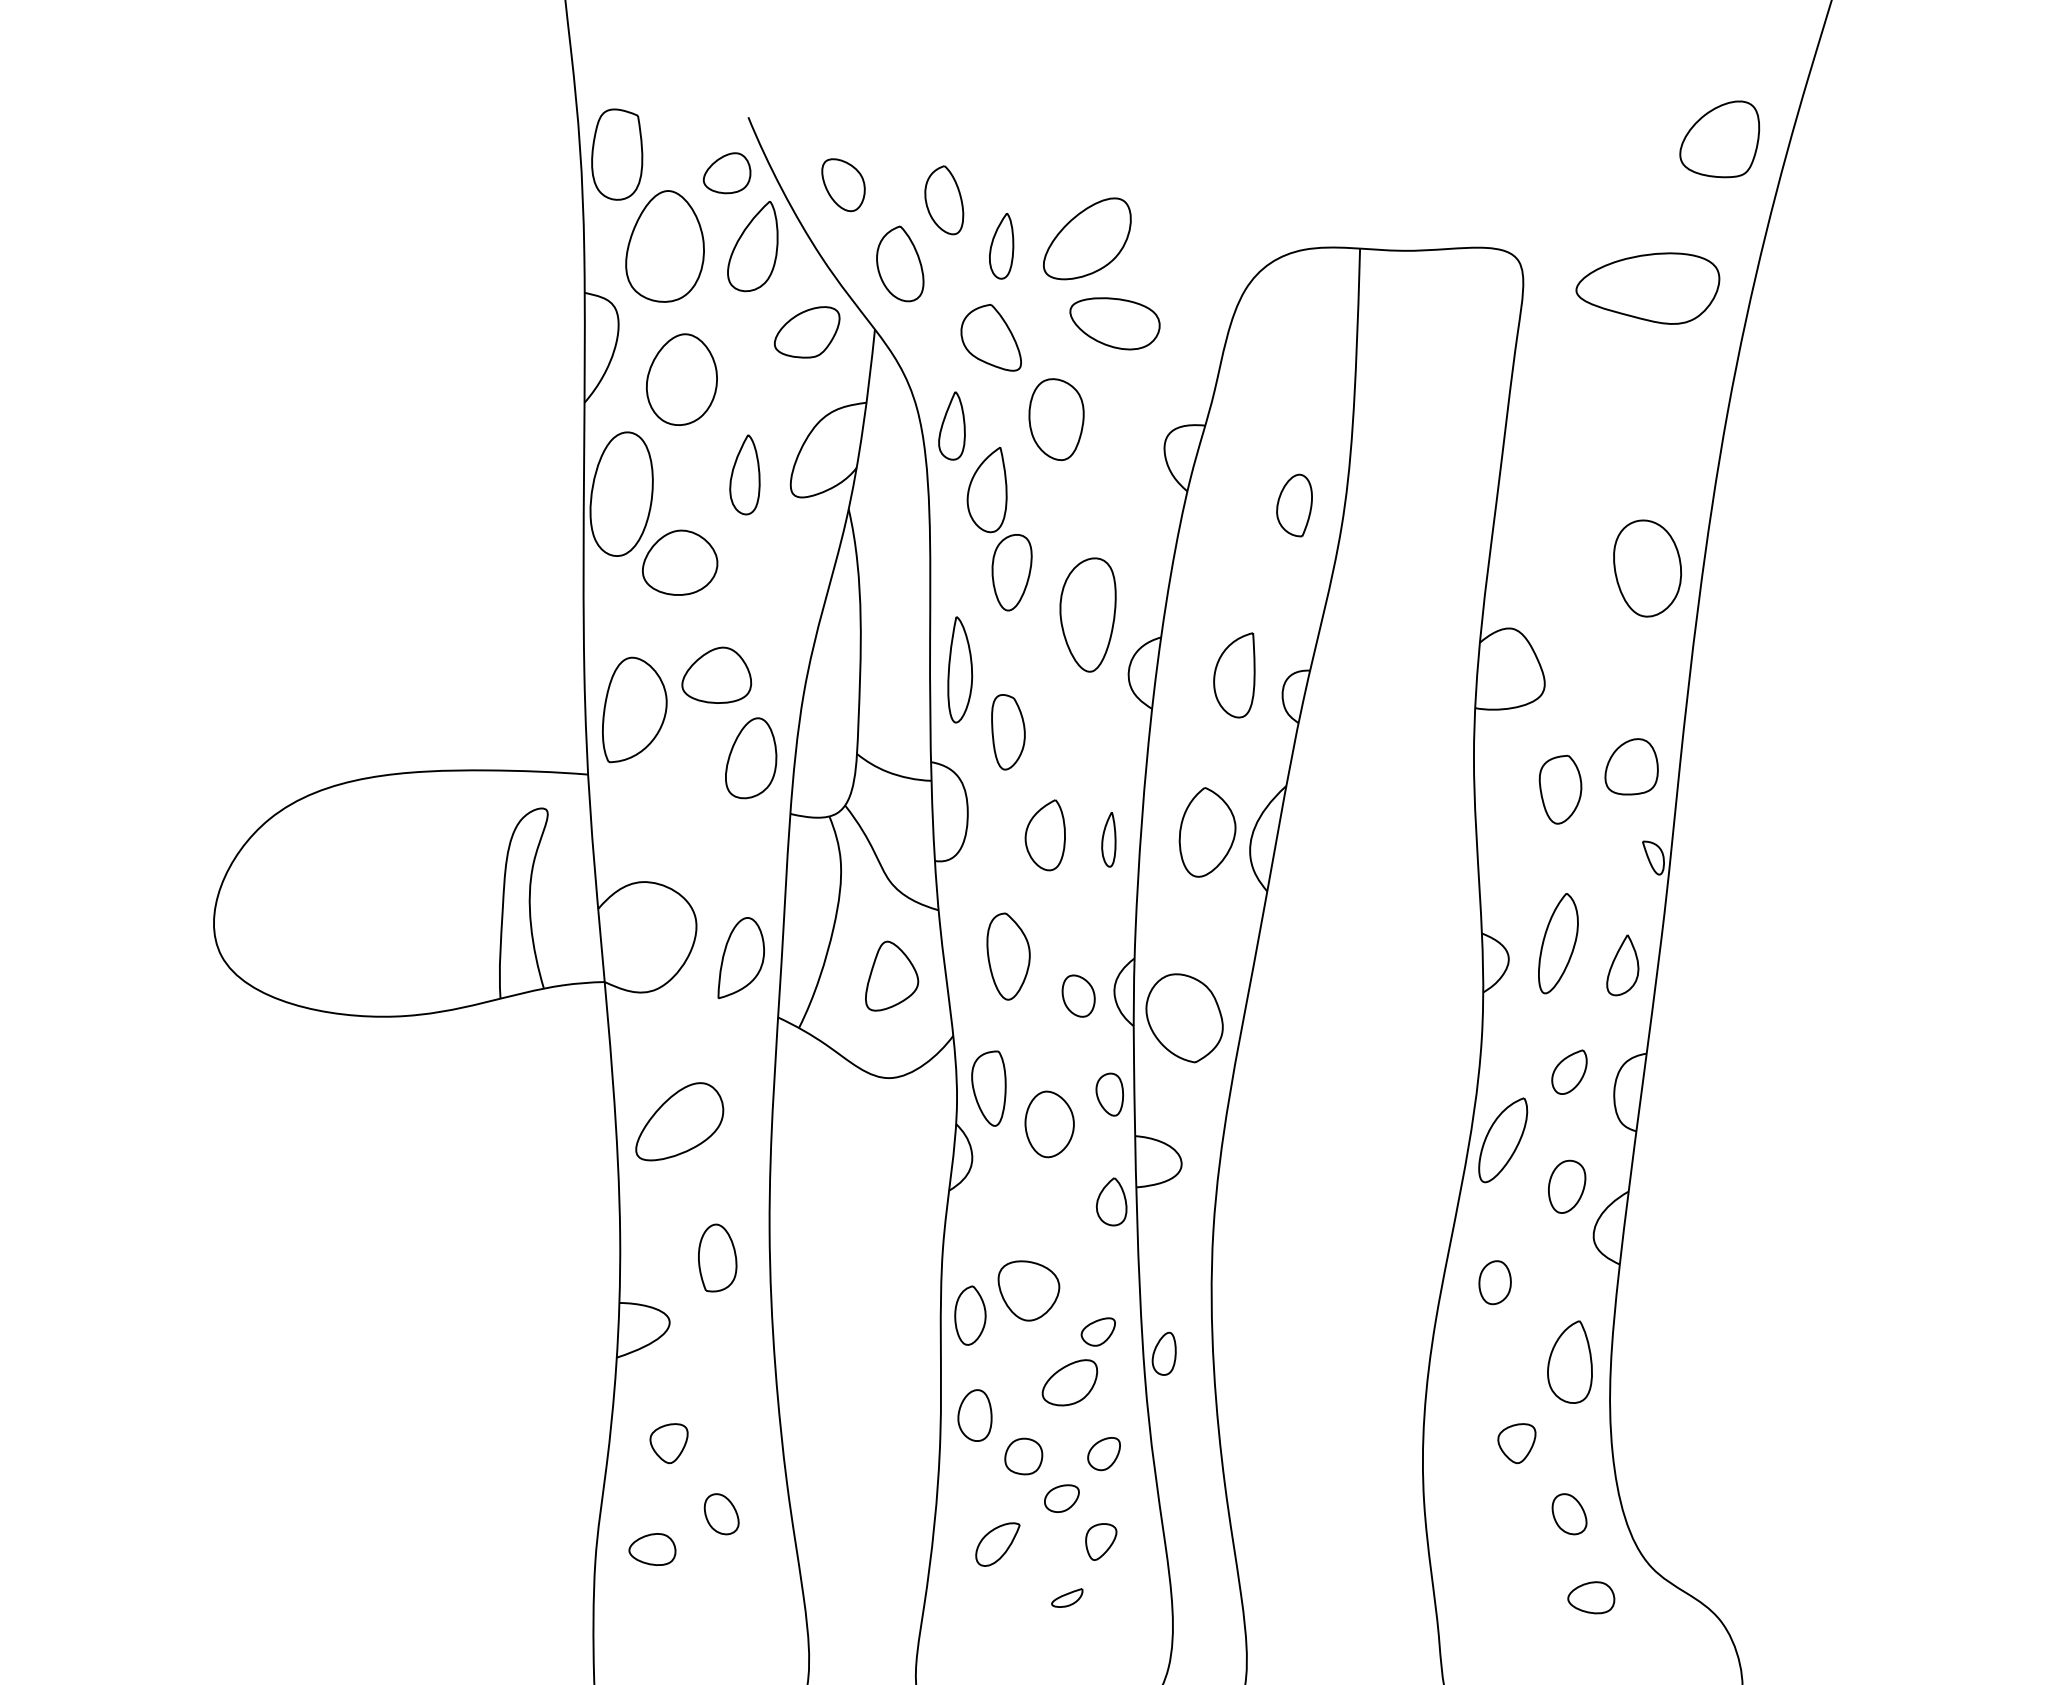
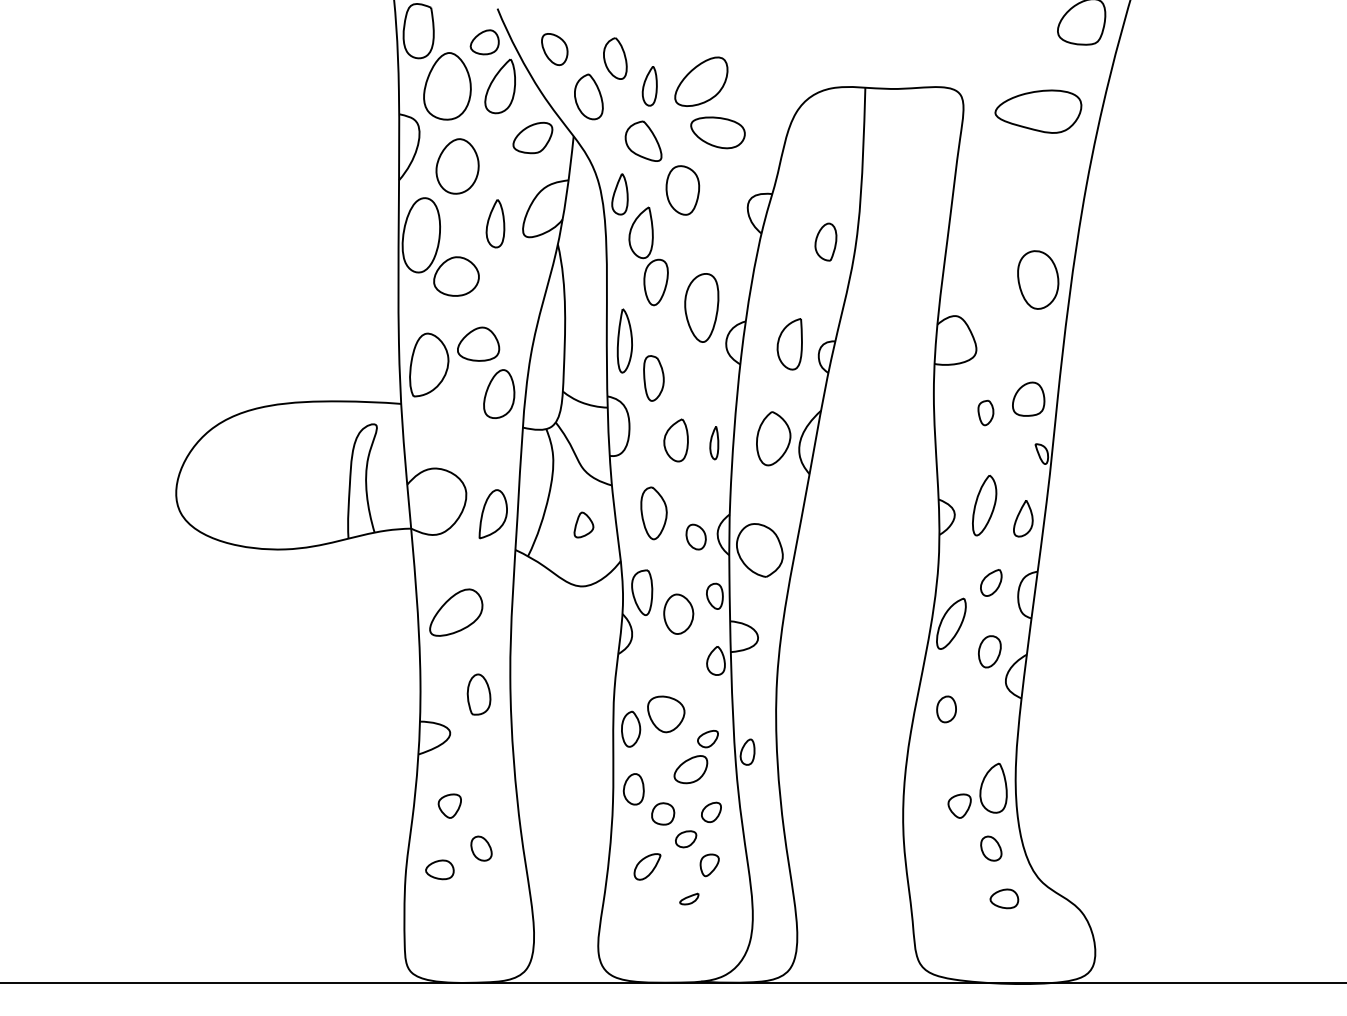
part: (1559, 788) -> (985, 412), size x0.6
part: (891, 975) -> (583, 524), size x0.6
part: (1569, 1360) -> (993, 787), moved

